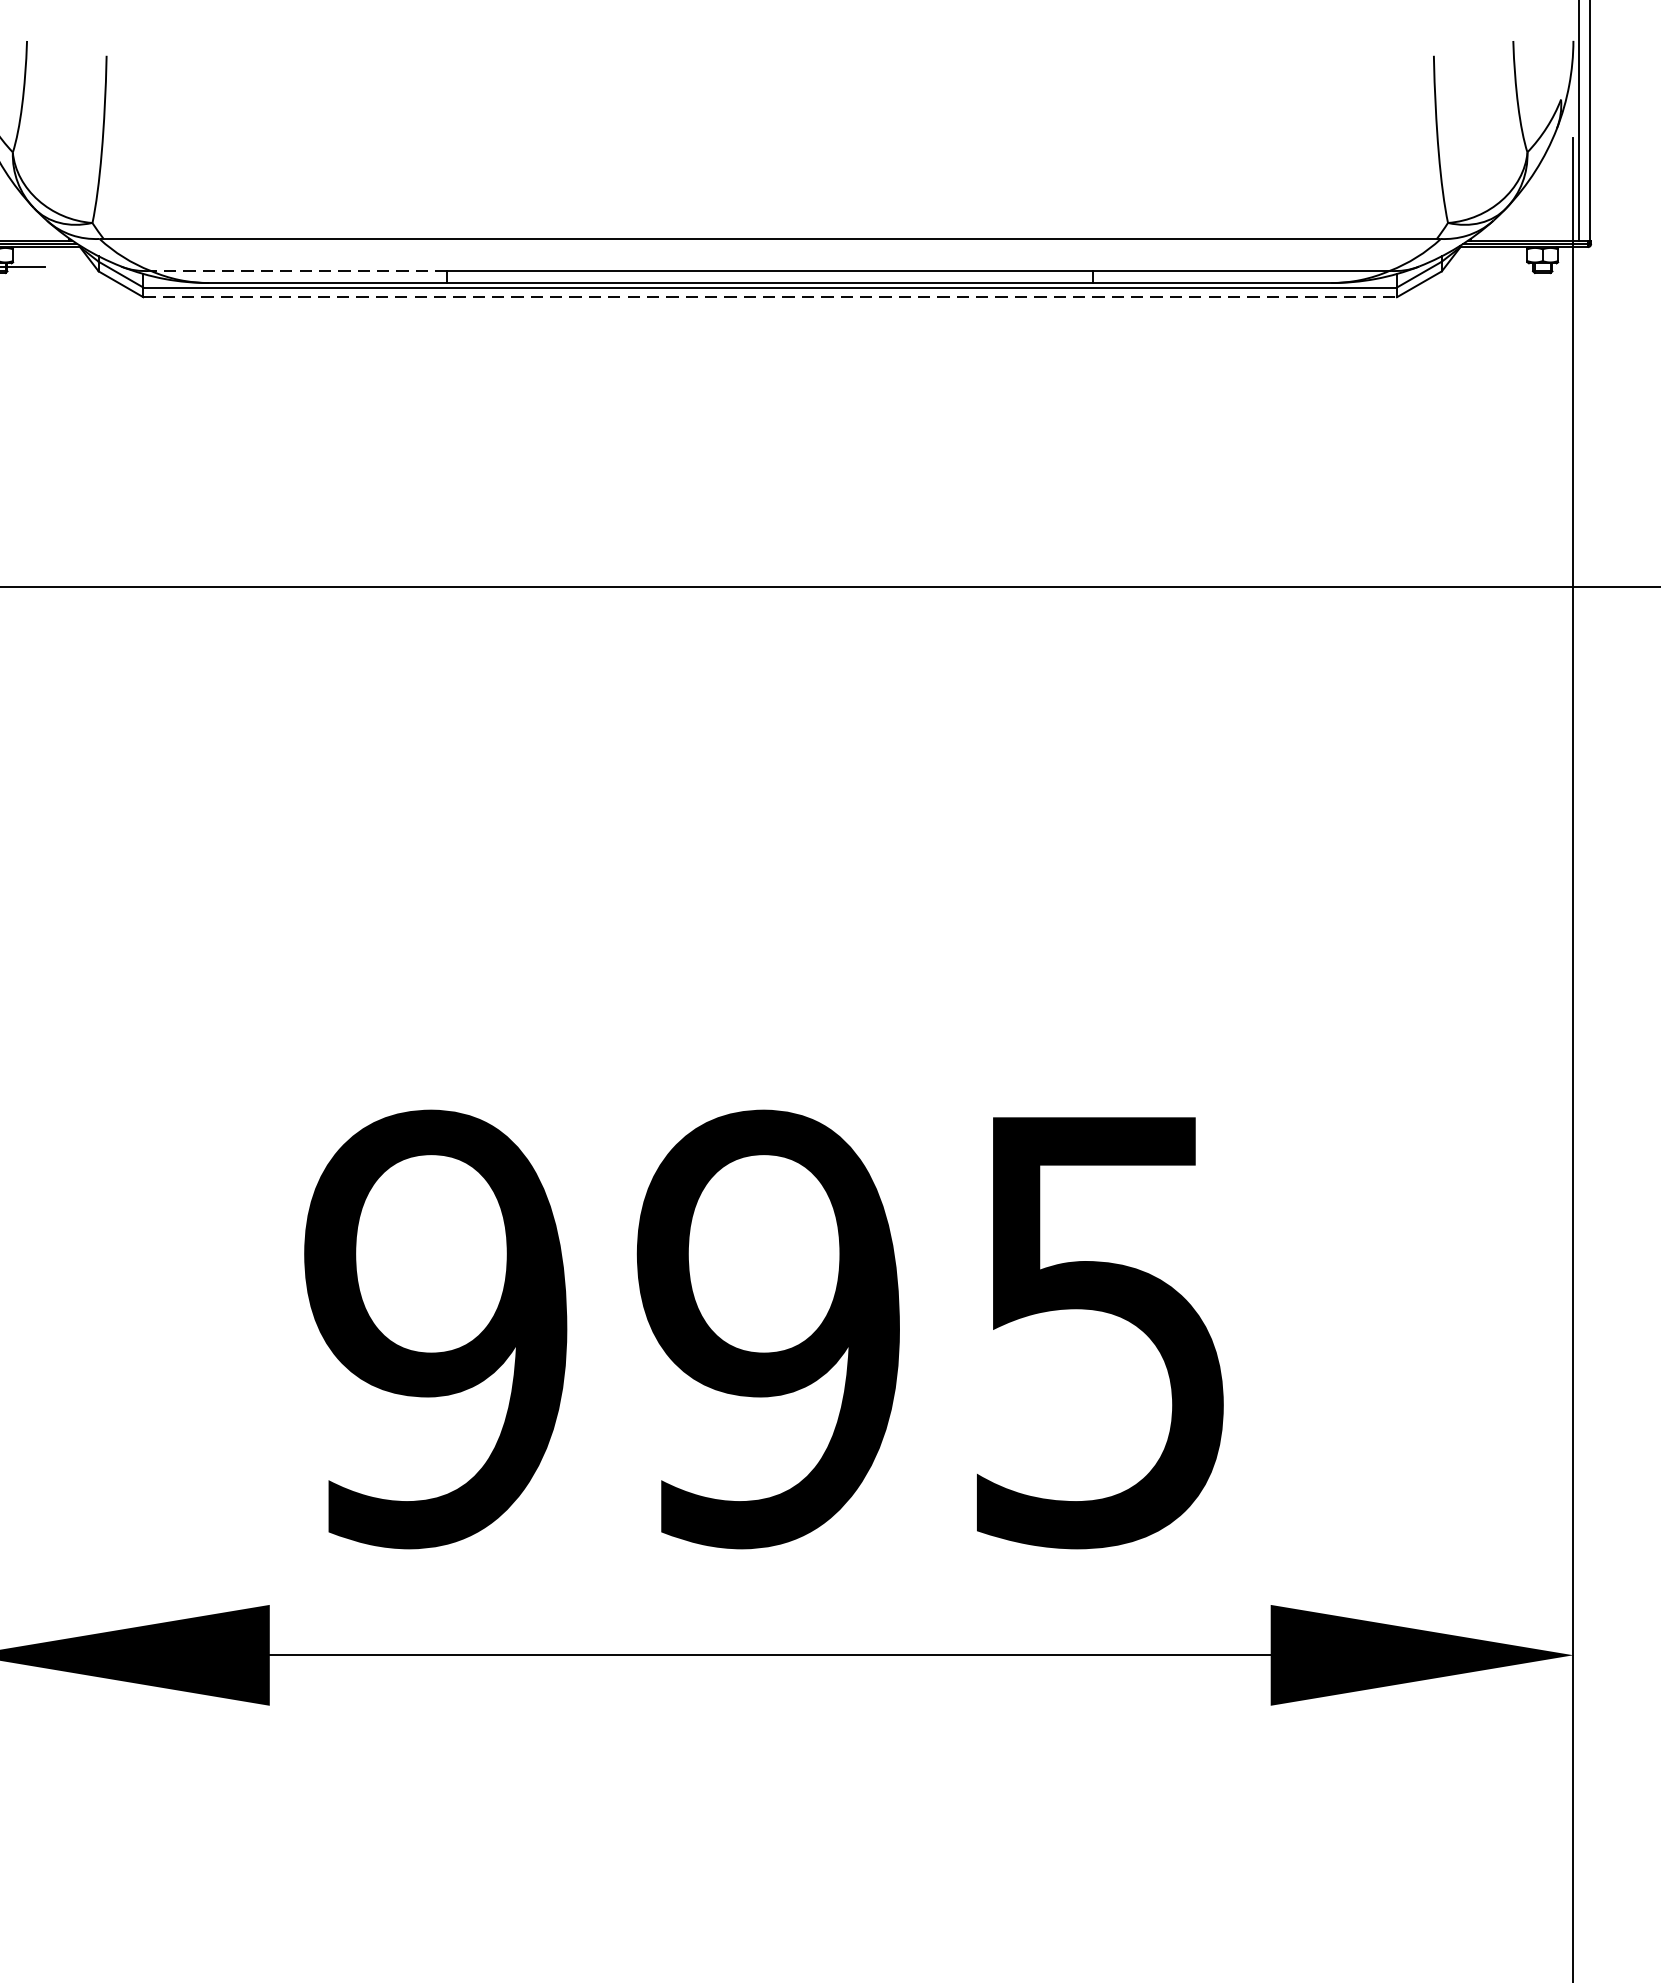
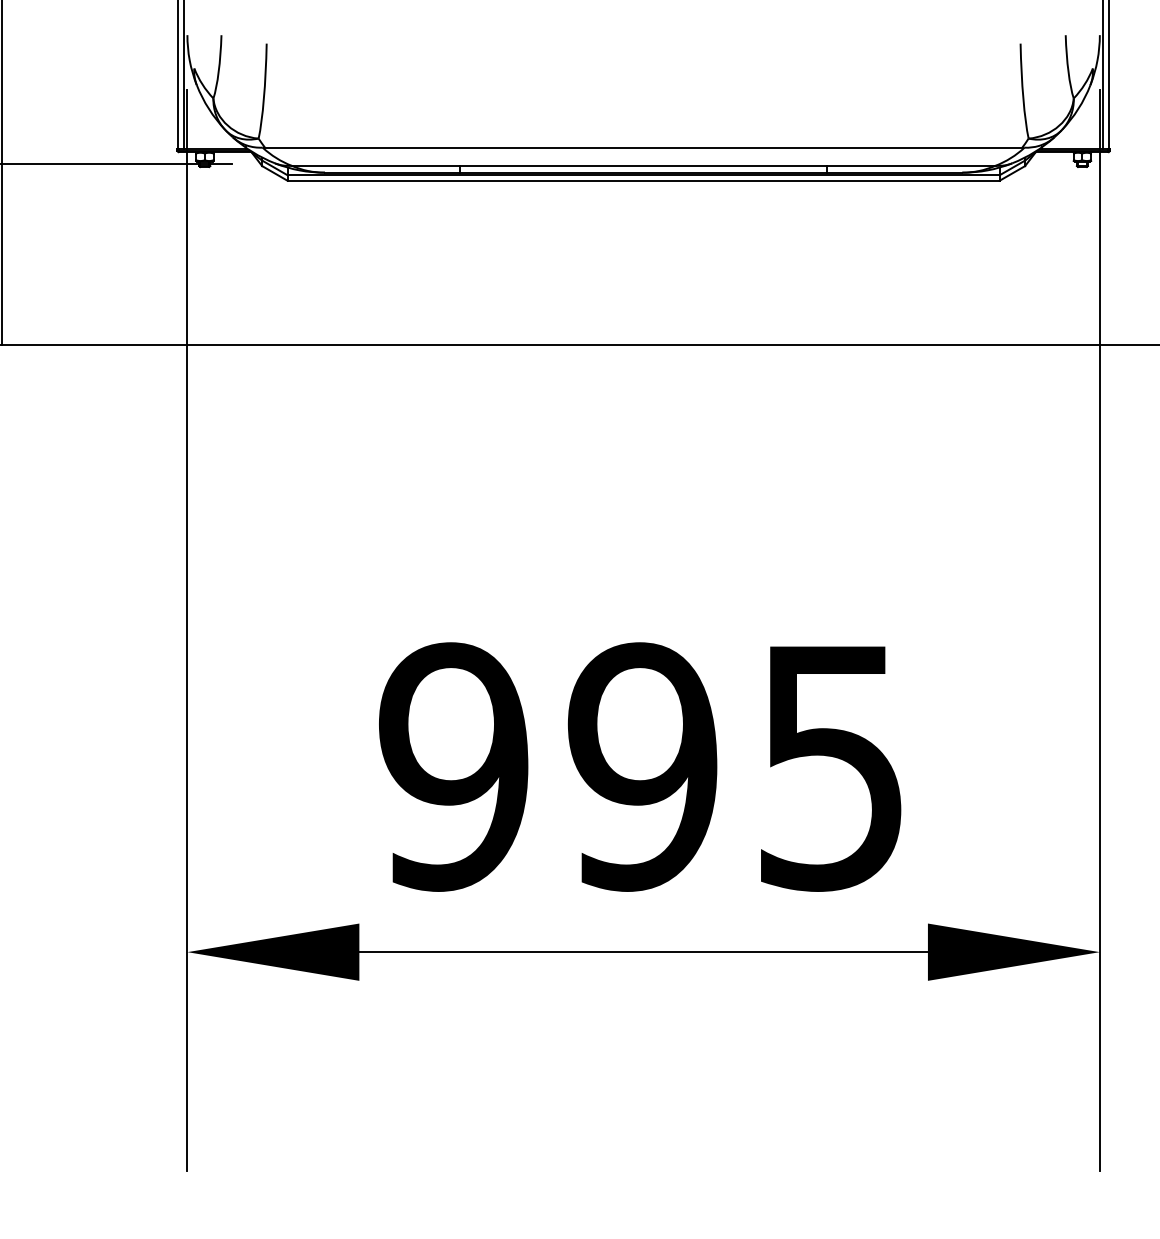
line: (298, 270) -> (375, 165), dashed -> solid
line: (771, 296) -> (644, 180), dashed -> solid

